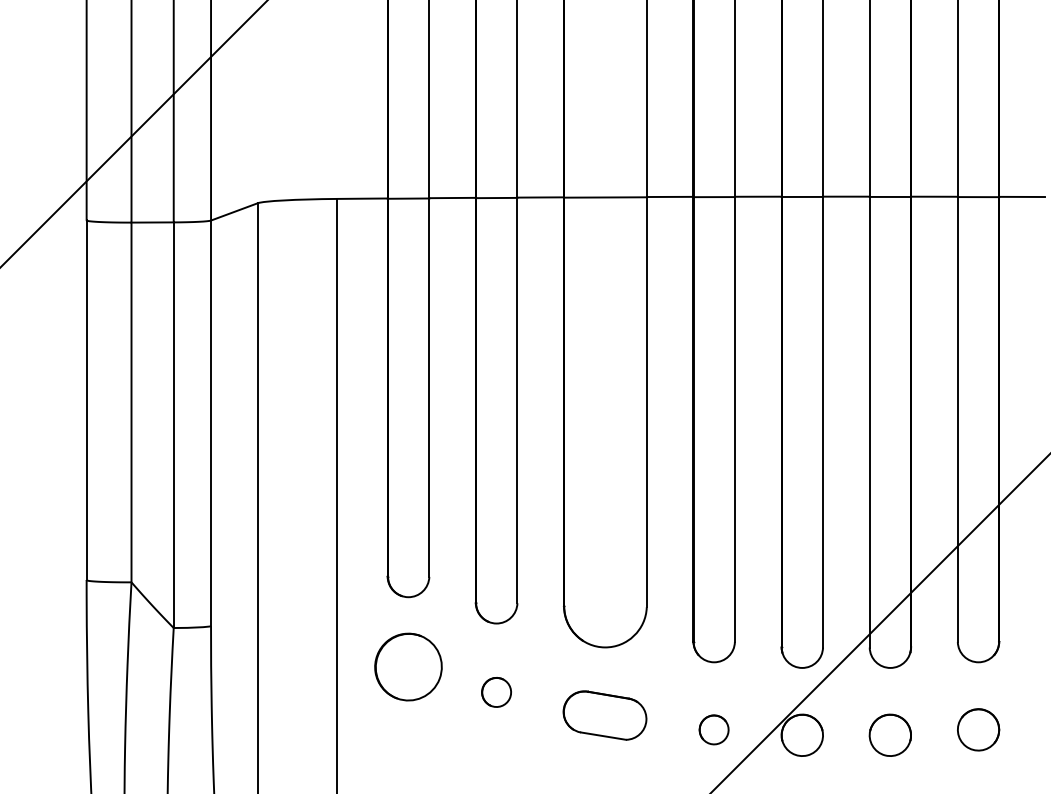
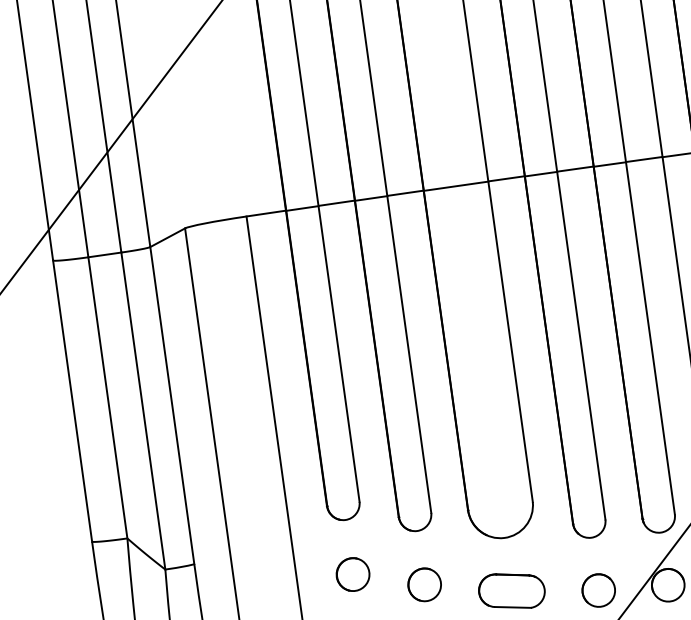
part: (408, 666) -> (353, 574), size x0.62
part: (496, 692) -> (424, 584), size x1.43
part: (713, 729) -> (598, 590), size x1.43

